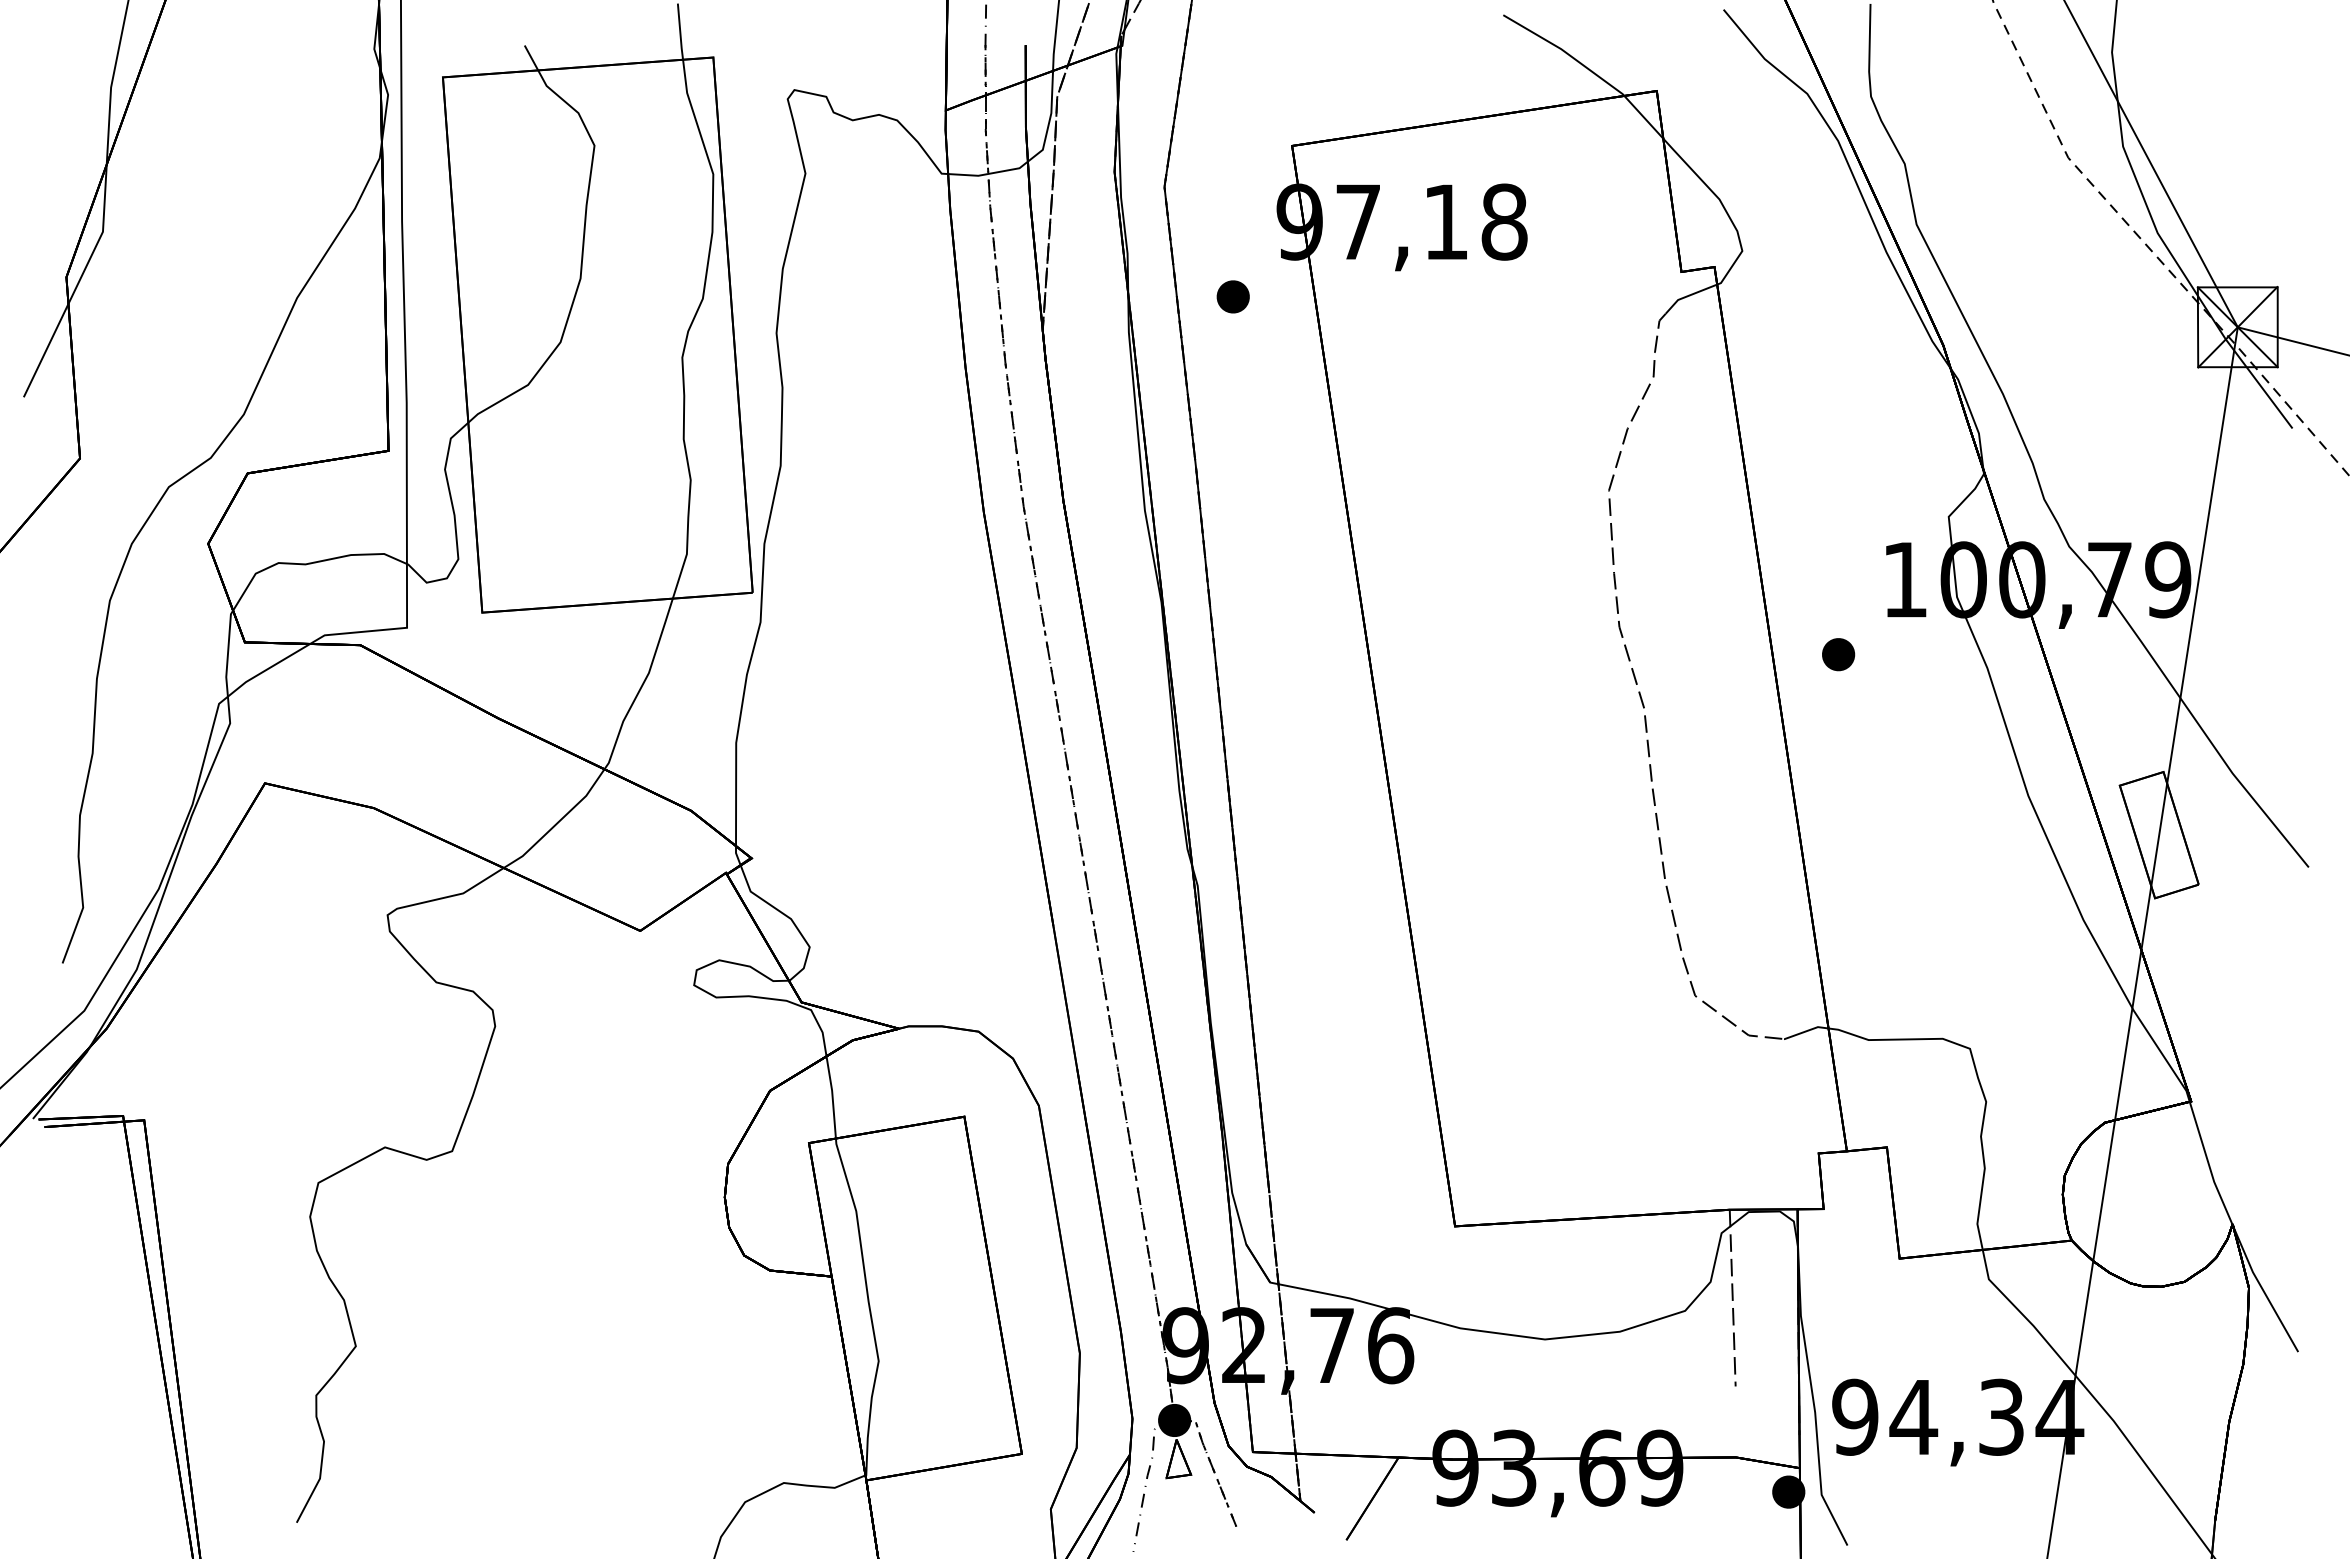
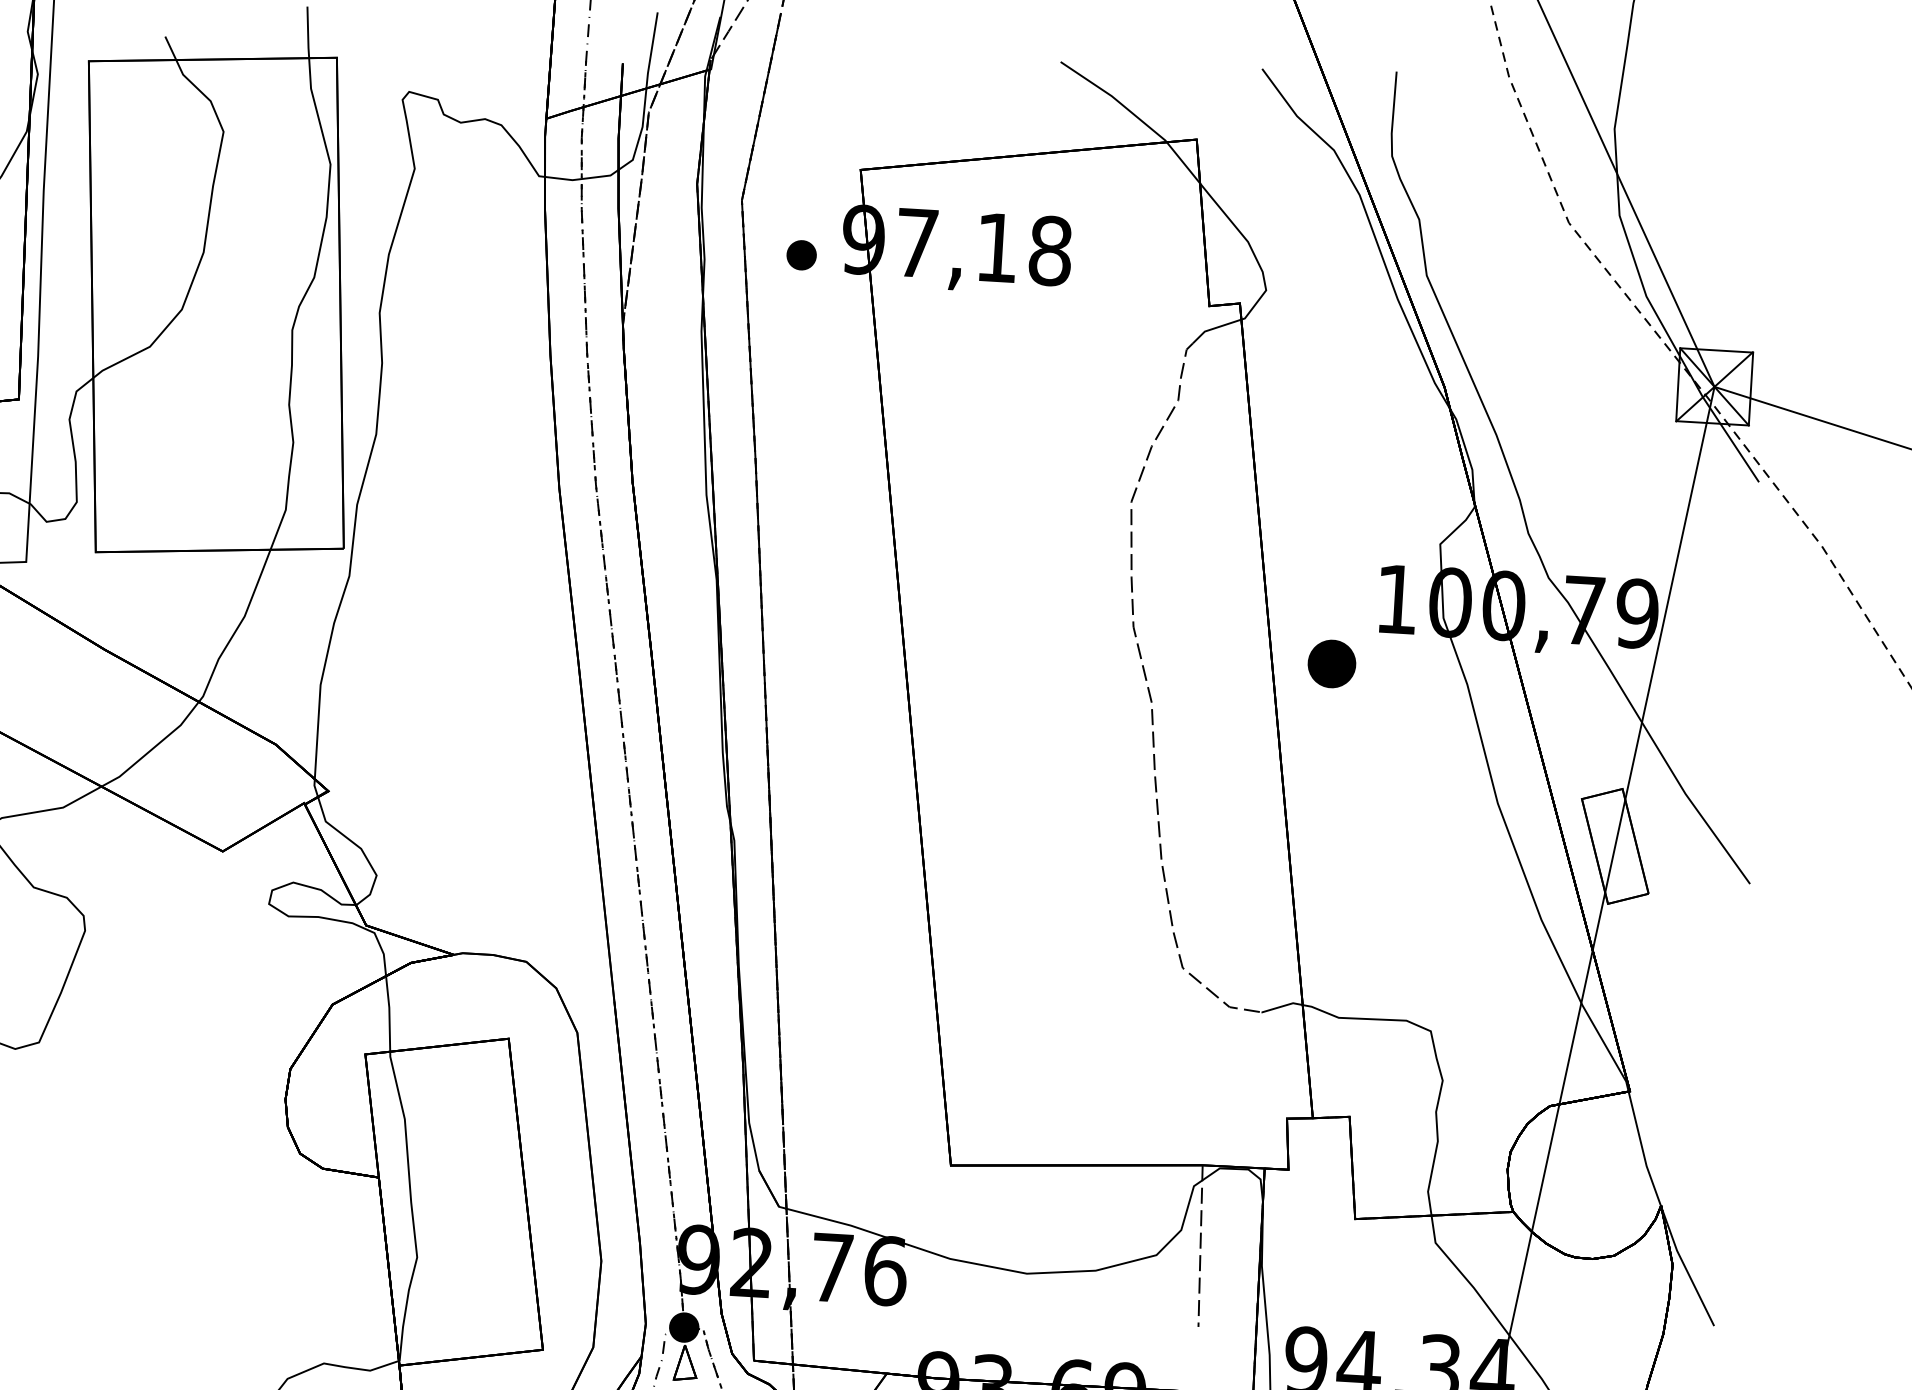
part: (1232, 296) -> (801, 254), moved
part: (1838, 654) -> (1332, 664), size x1.6

